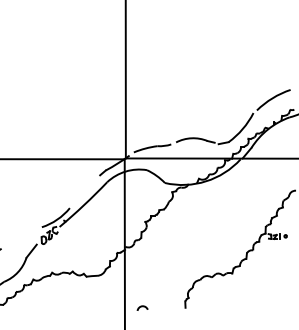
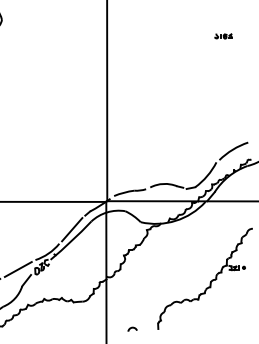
line: (85, 191) -> (72, 229), added
line: (20, 238) -> (17, 269), added
arc: (142, 307) -> (132, 328), moved

